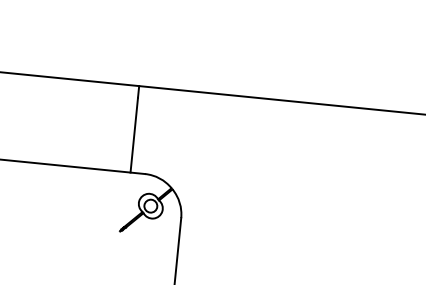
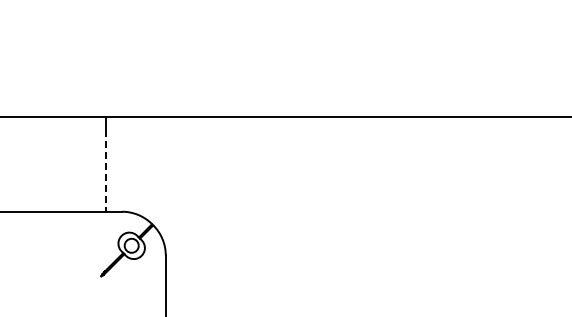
line: (134, 134) -> (106, 170), solid -> dashed

